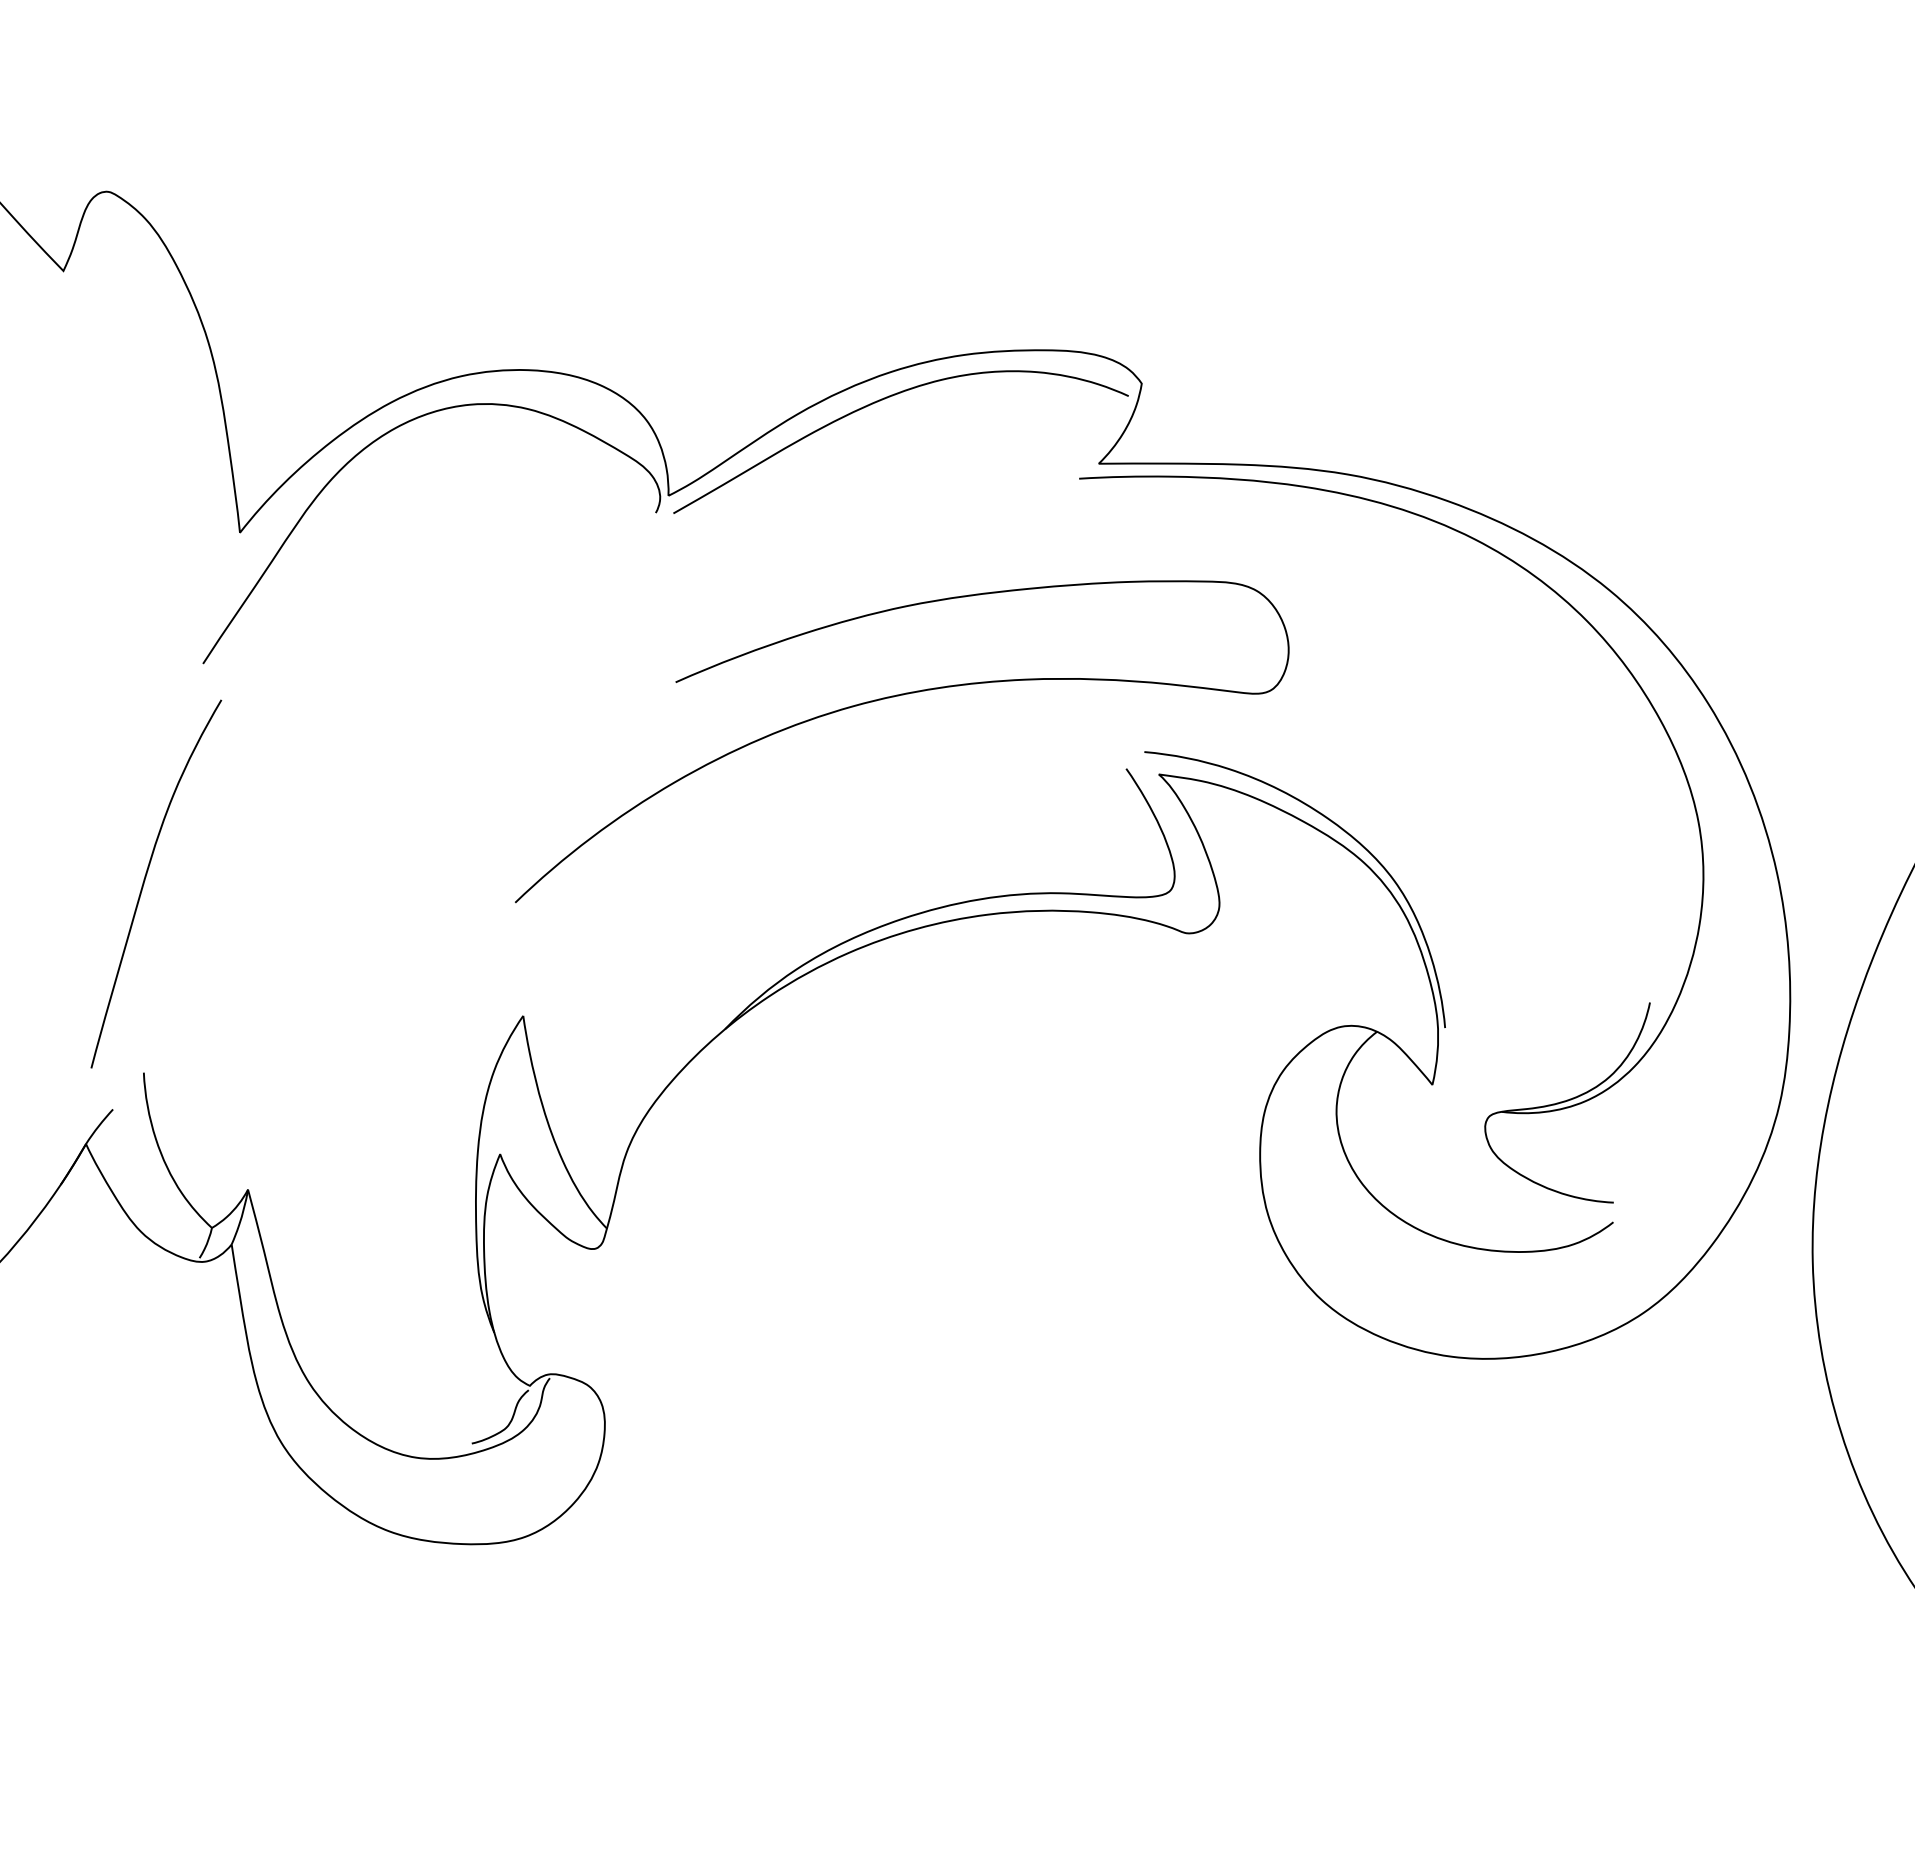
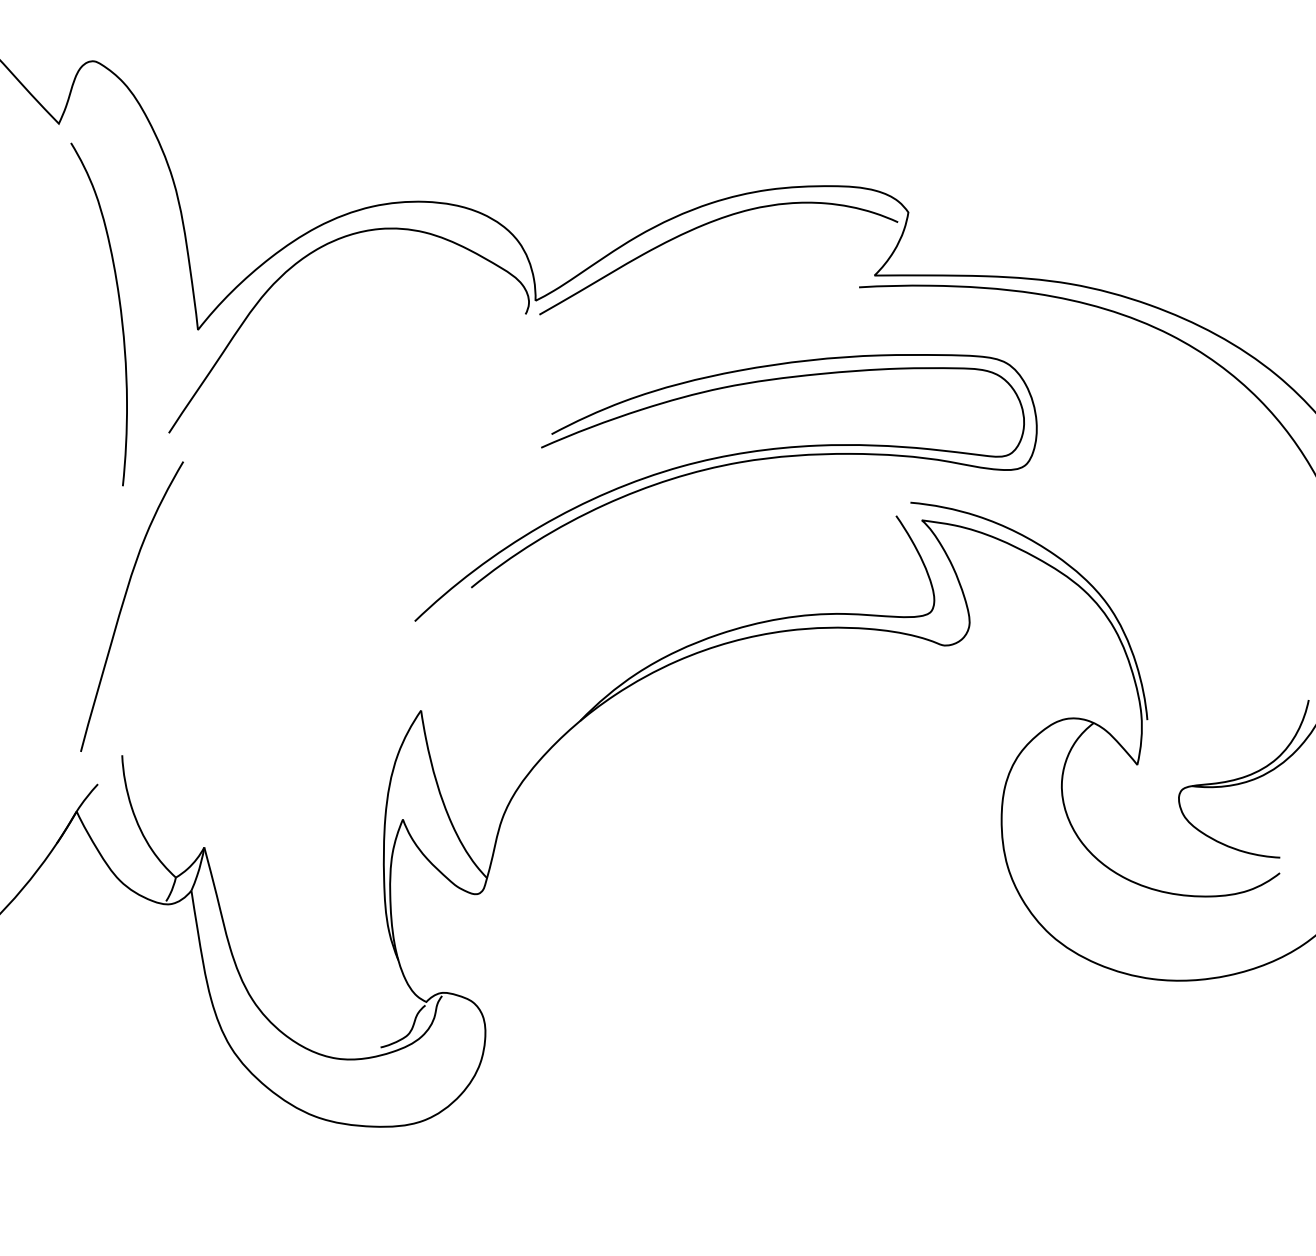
curve: (141, 512) -> (120, 313), added
curve: (944, 699) -> (752, 461), added

